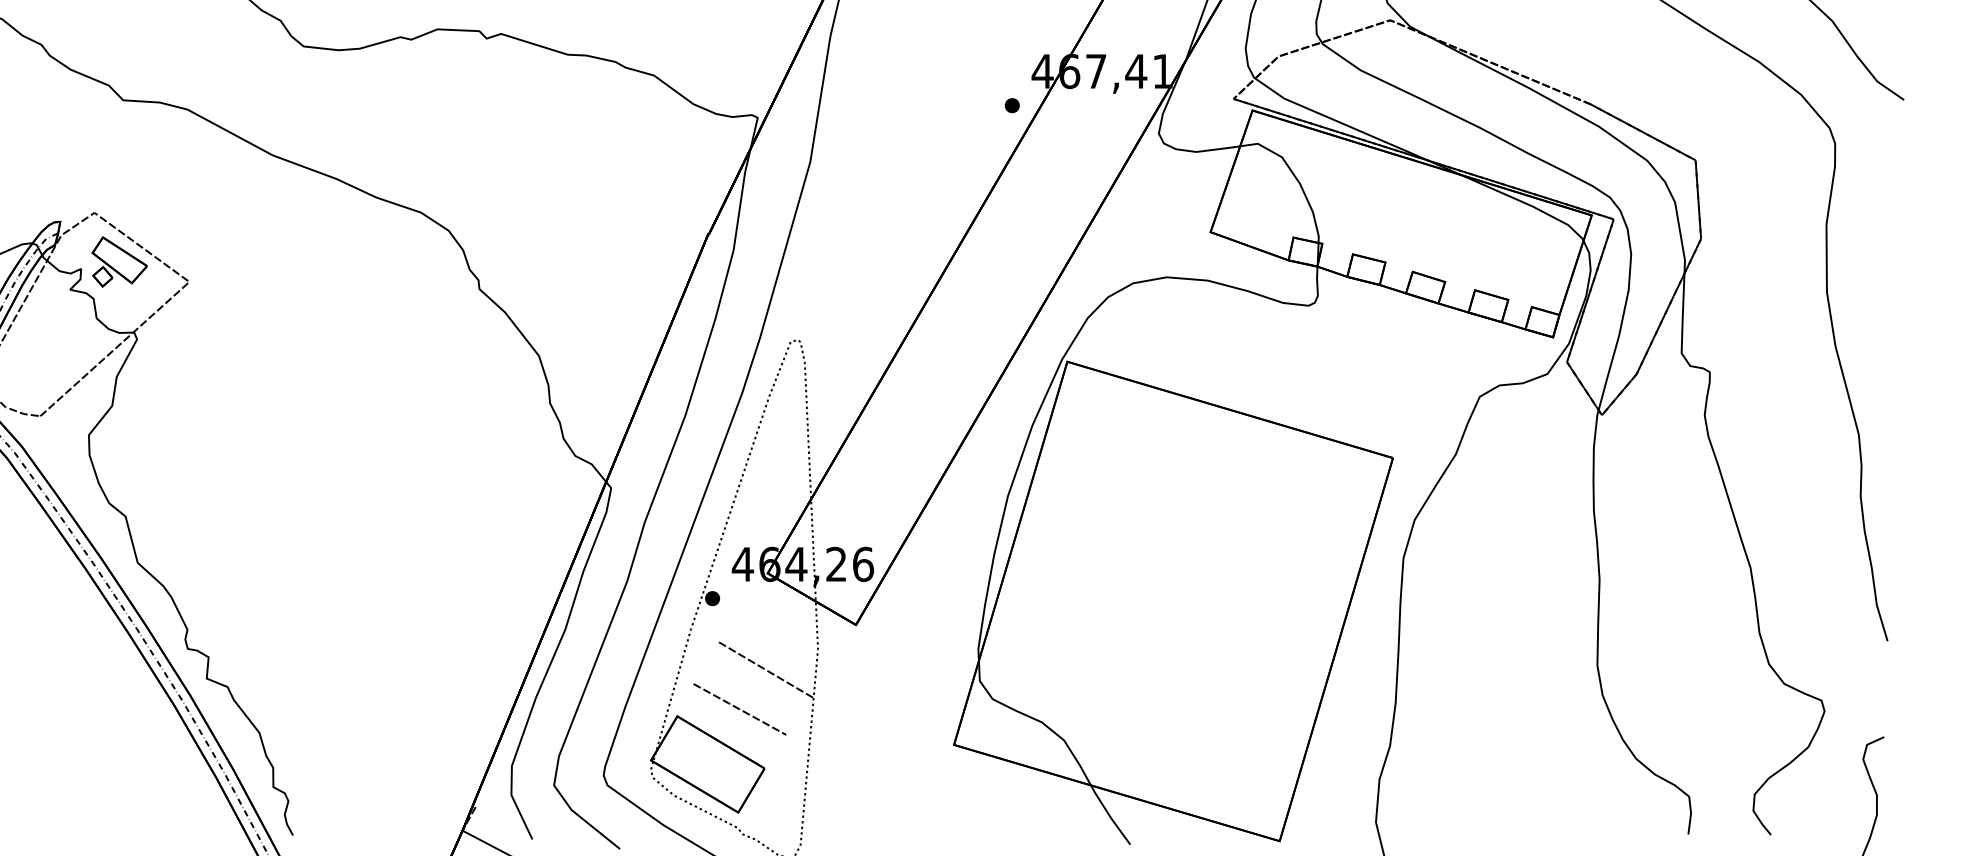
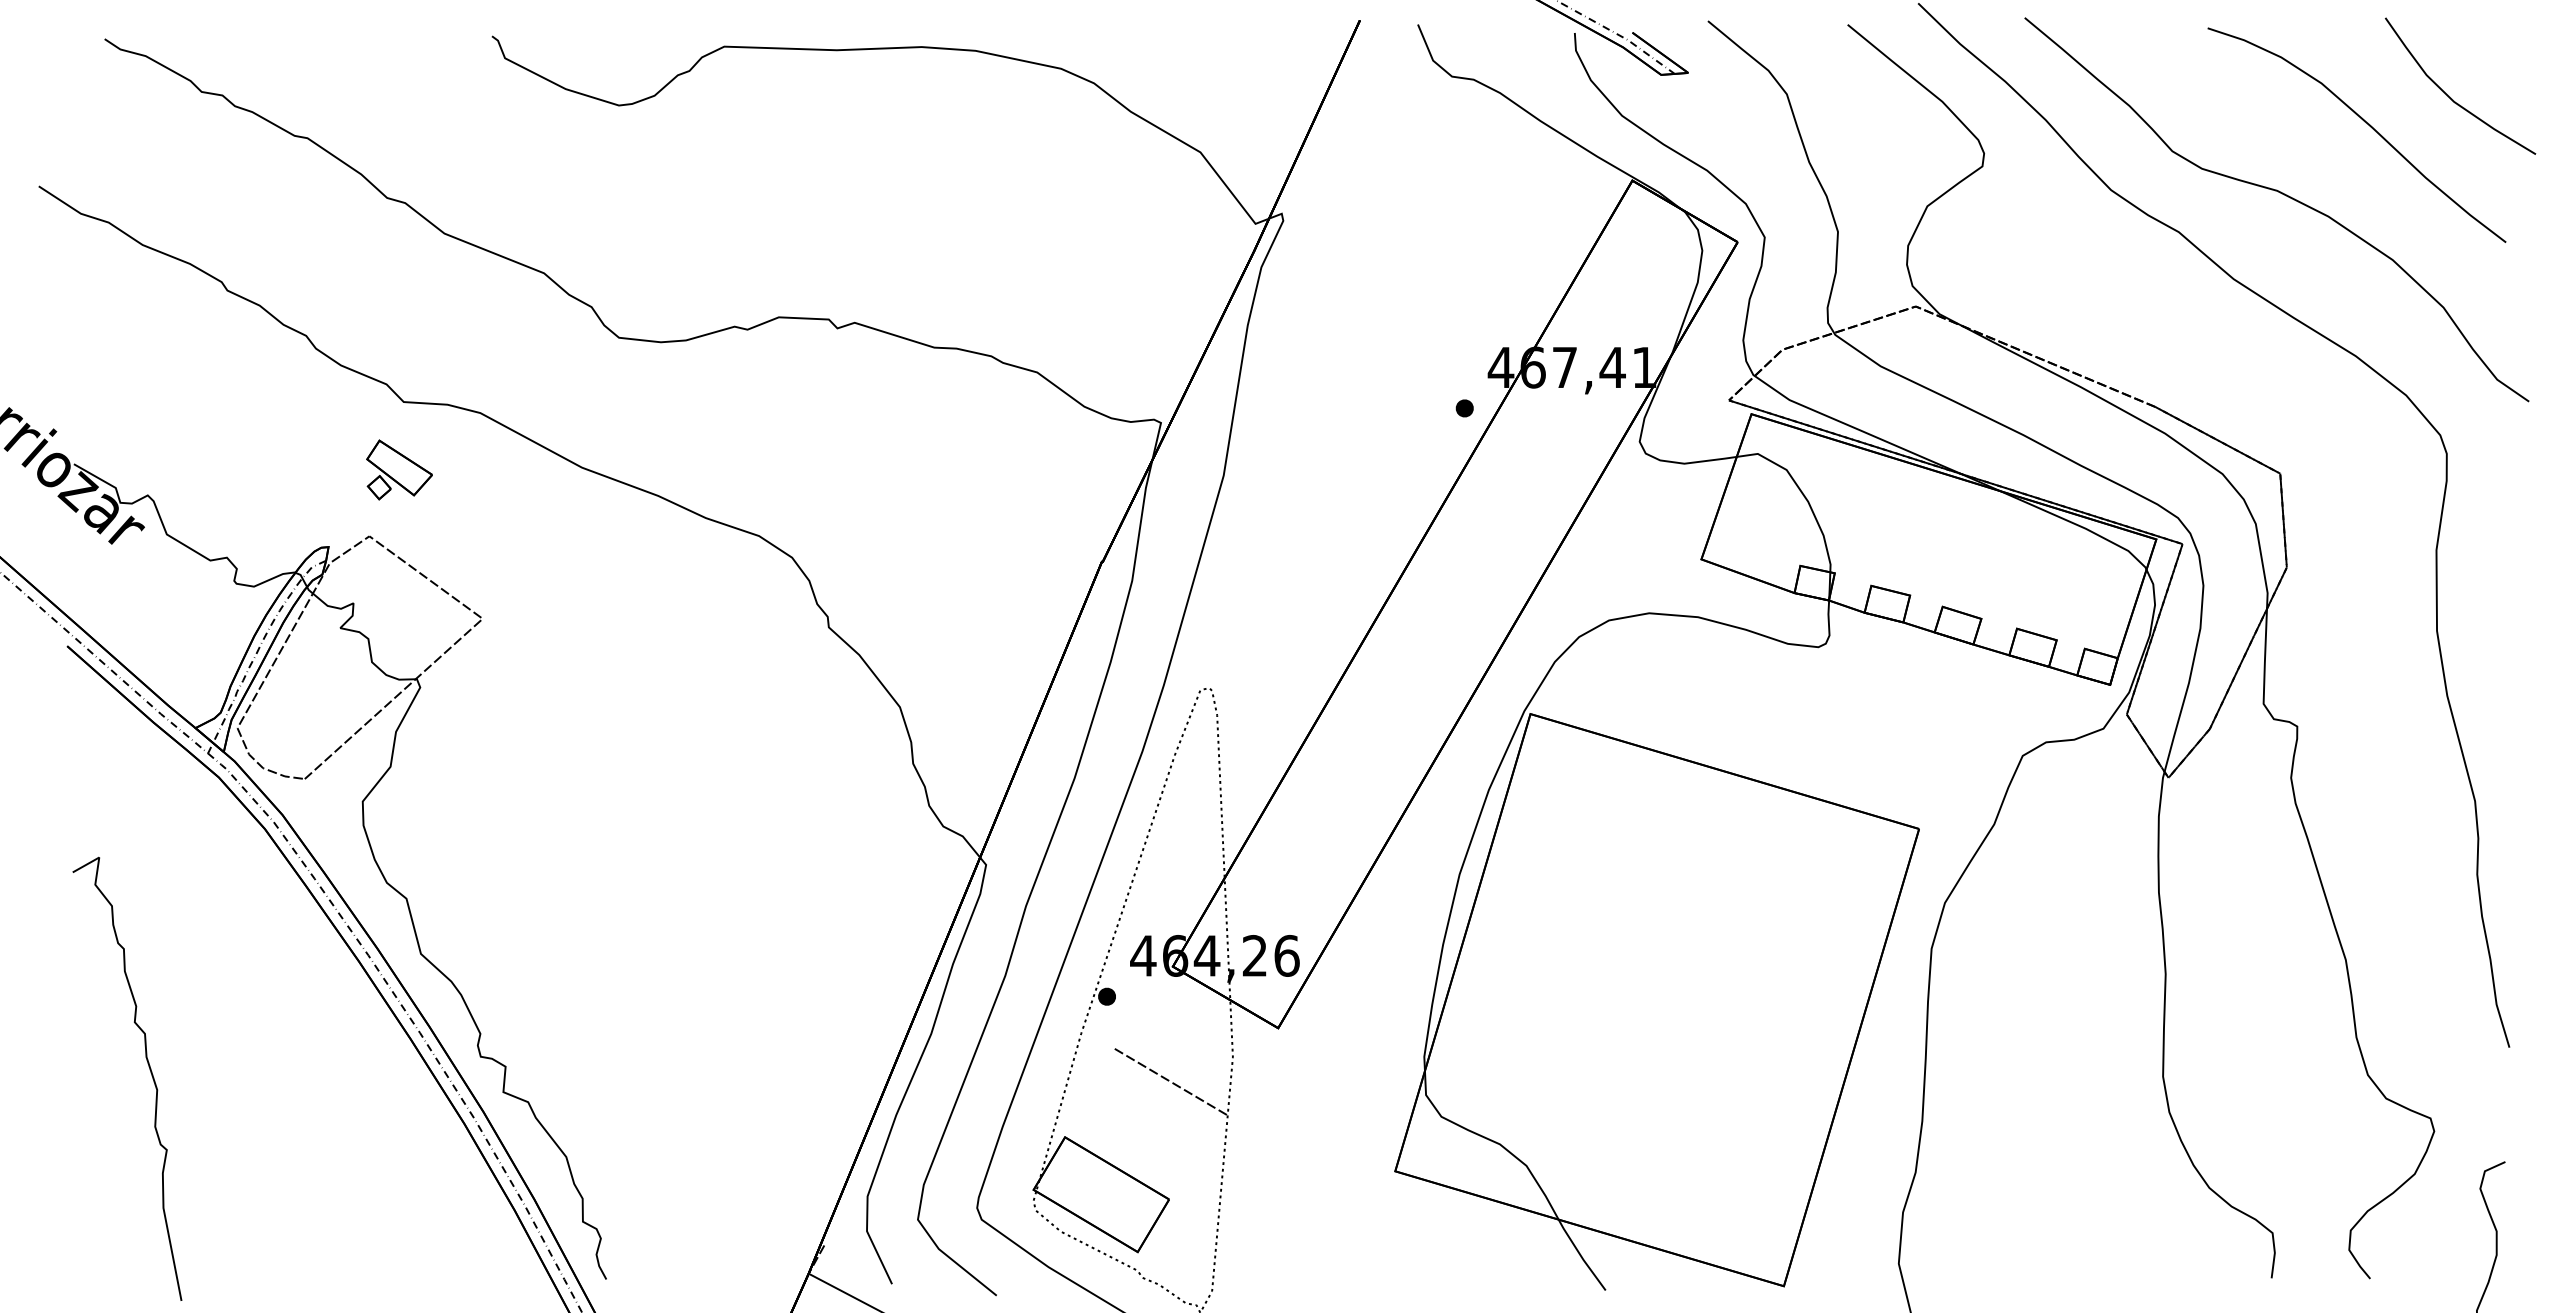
part: (119, 261) -> (399, 469), moved
line: (739, 709) -> (1139, 1128), removed

